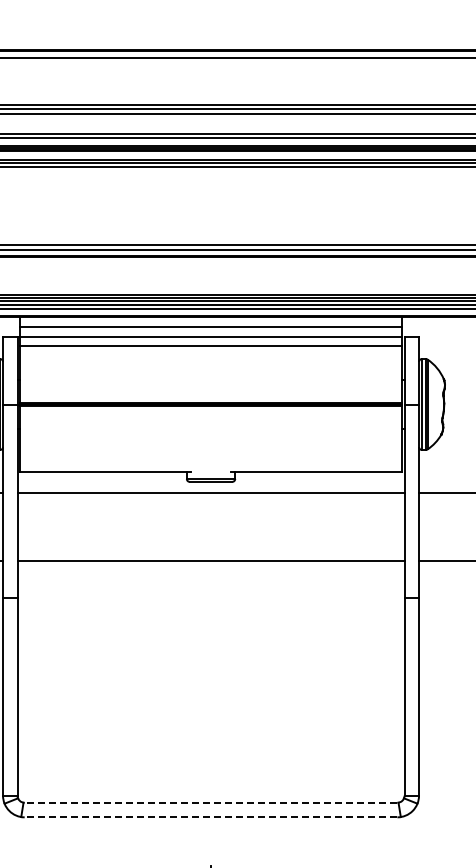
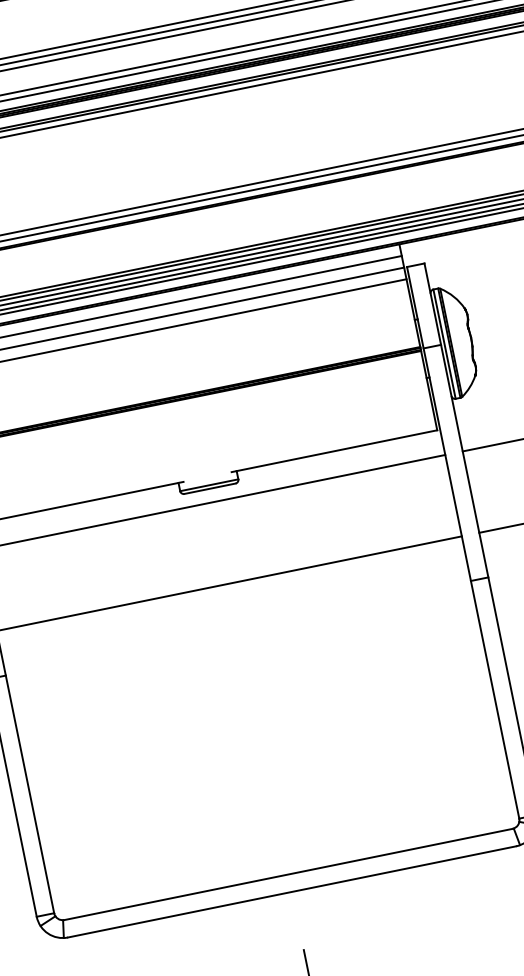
line: (210, 802) -> (287, 874), dashed -> solid
line: (210, 817) -> (291, 892), dashed -> solid

